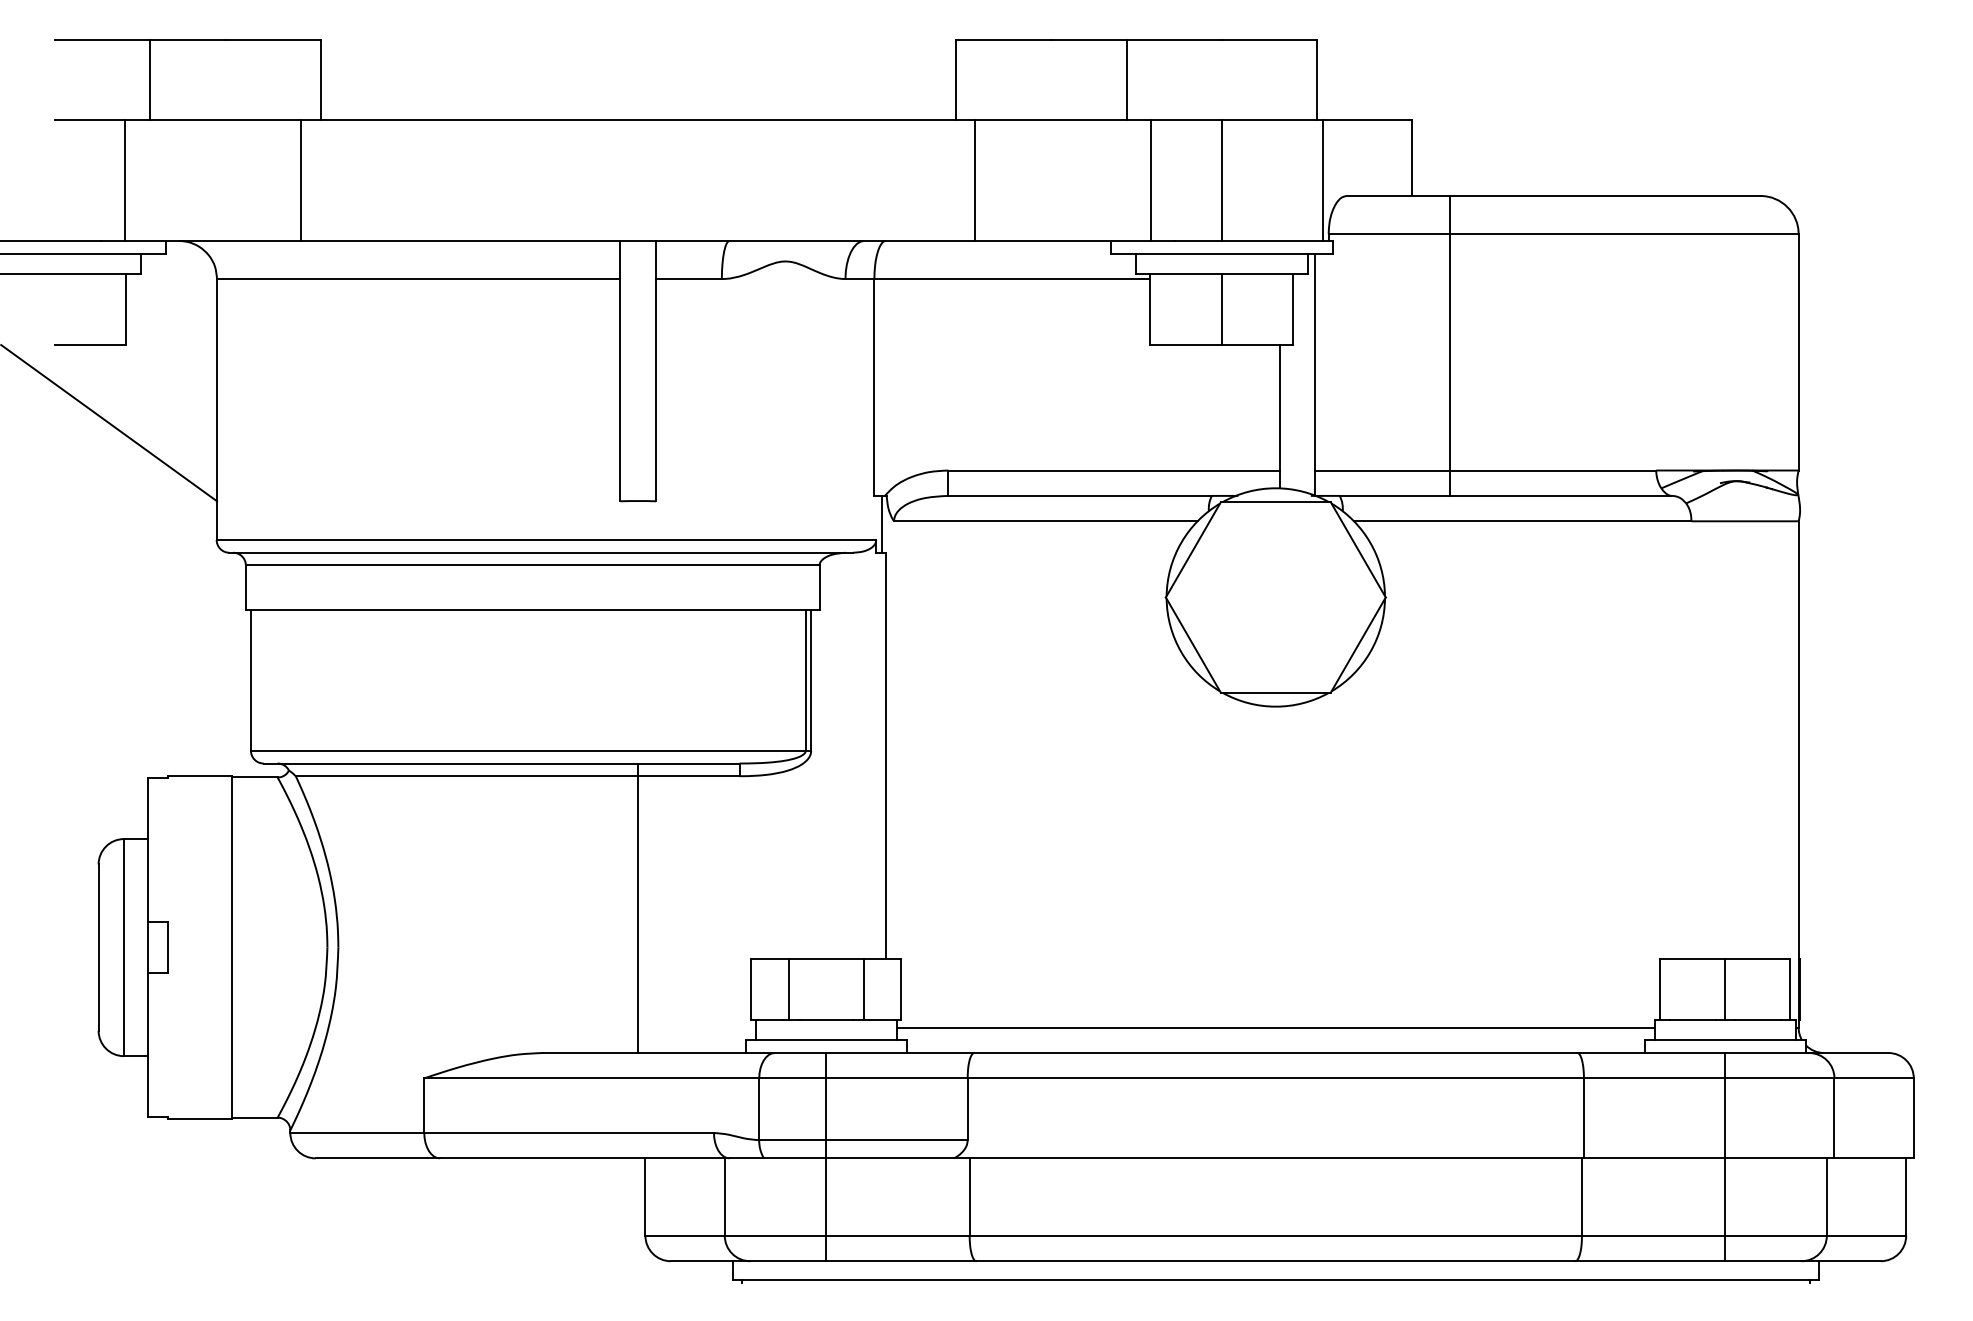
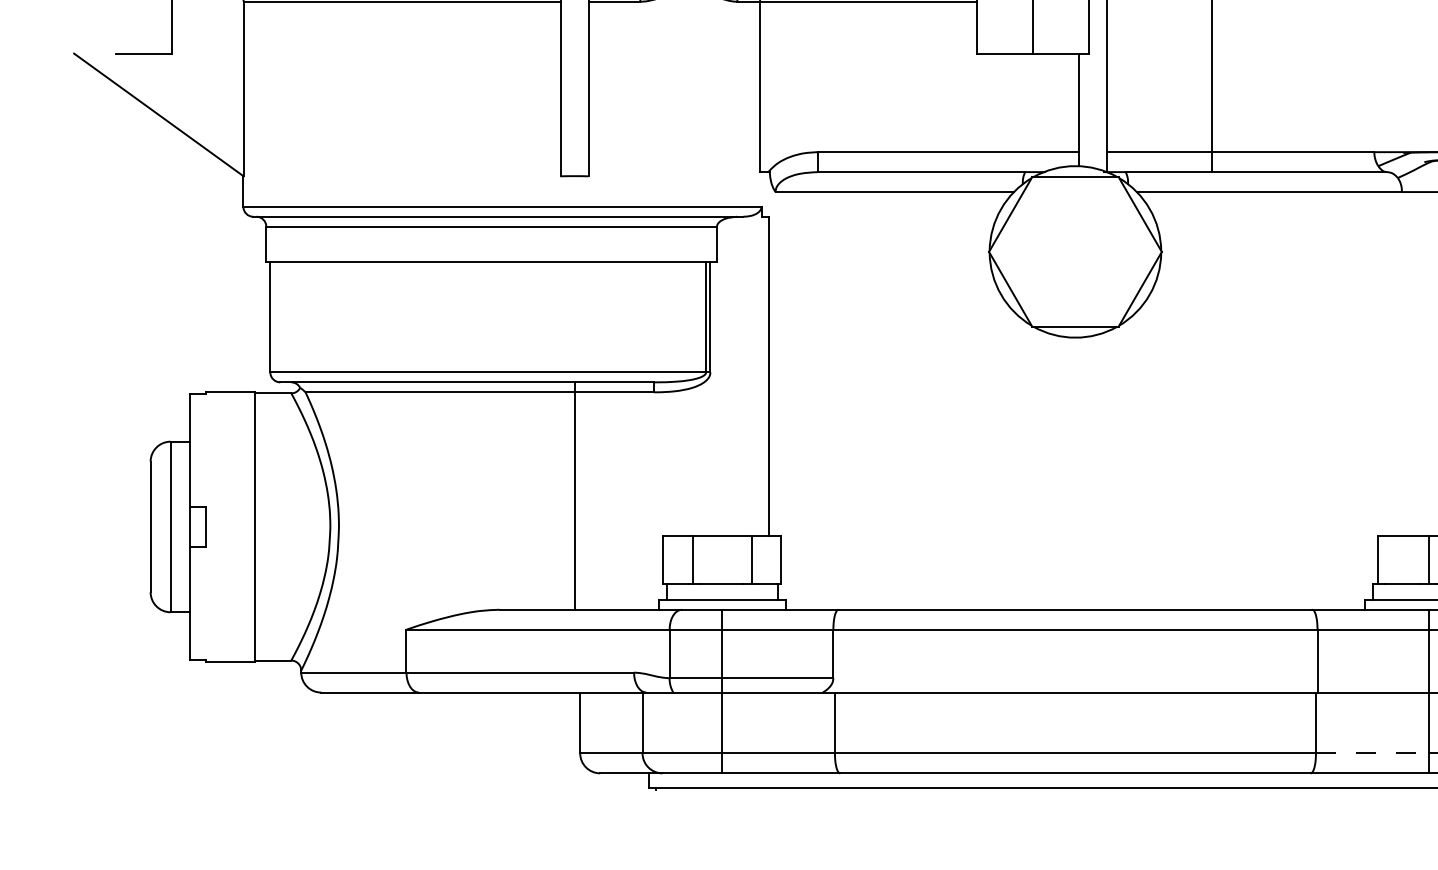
line: (882, 523) -> (766, 193), removed
line: (1275, 1027) -> (1075, 589), removed
line: (1653, 1235) -> (1372, 753), solid -> dashed

